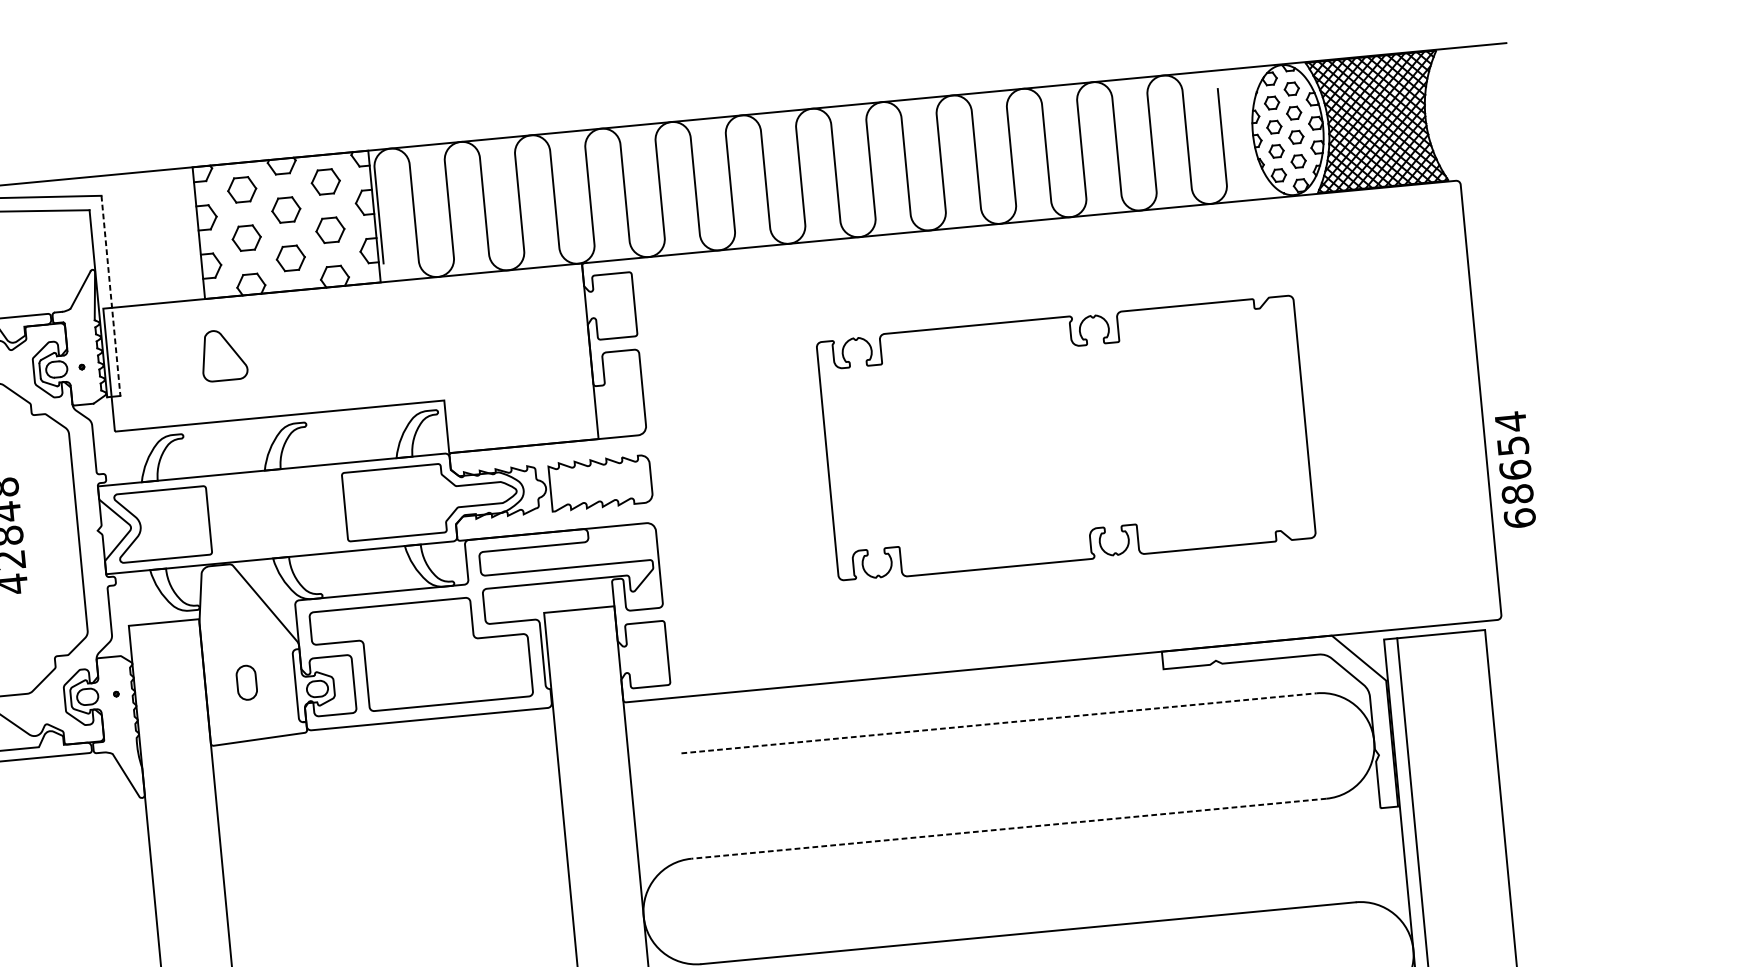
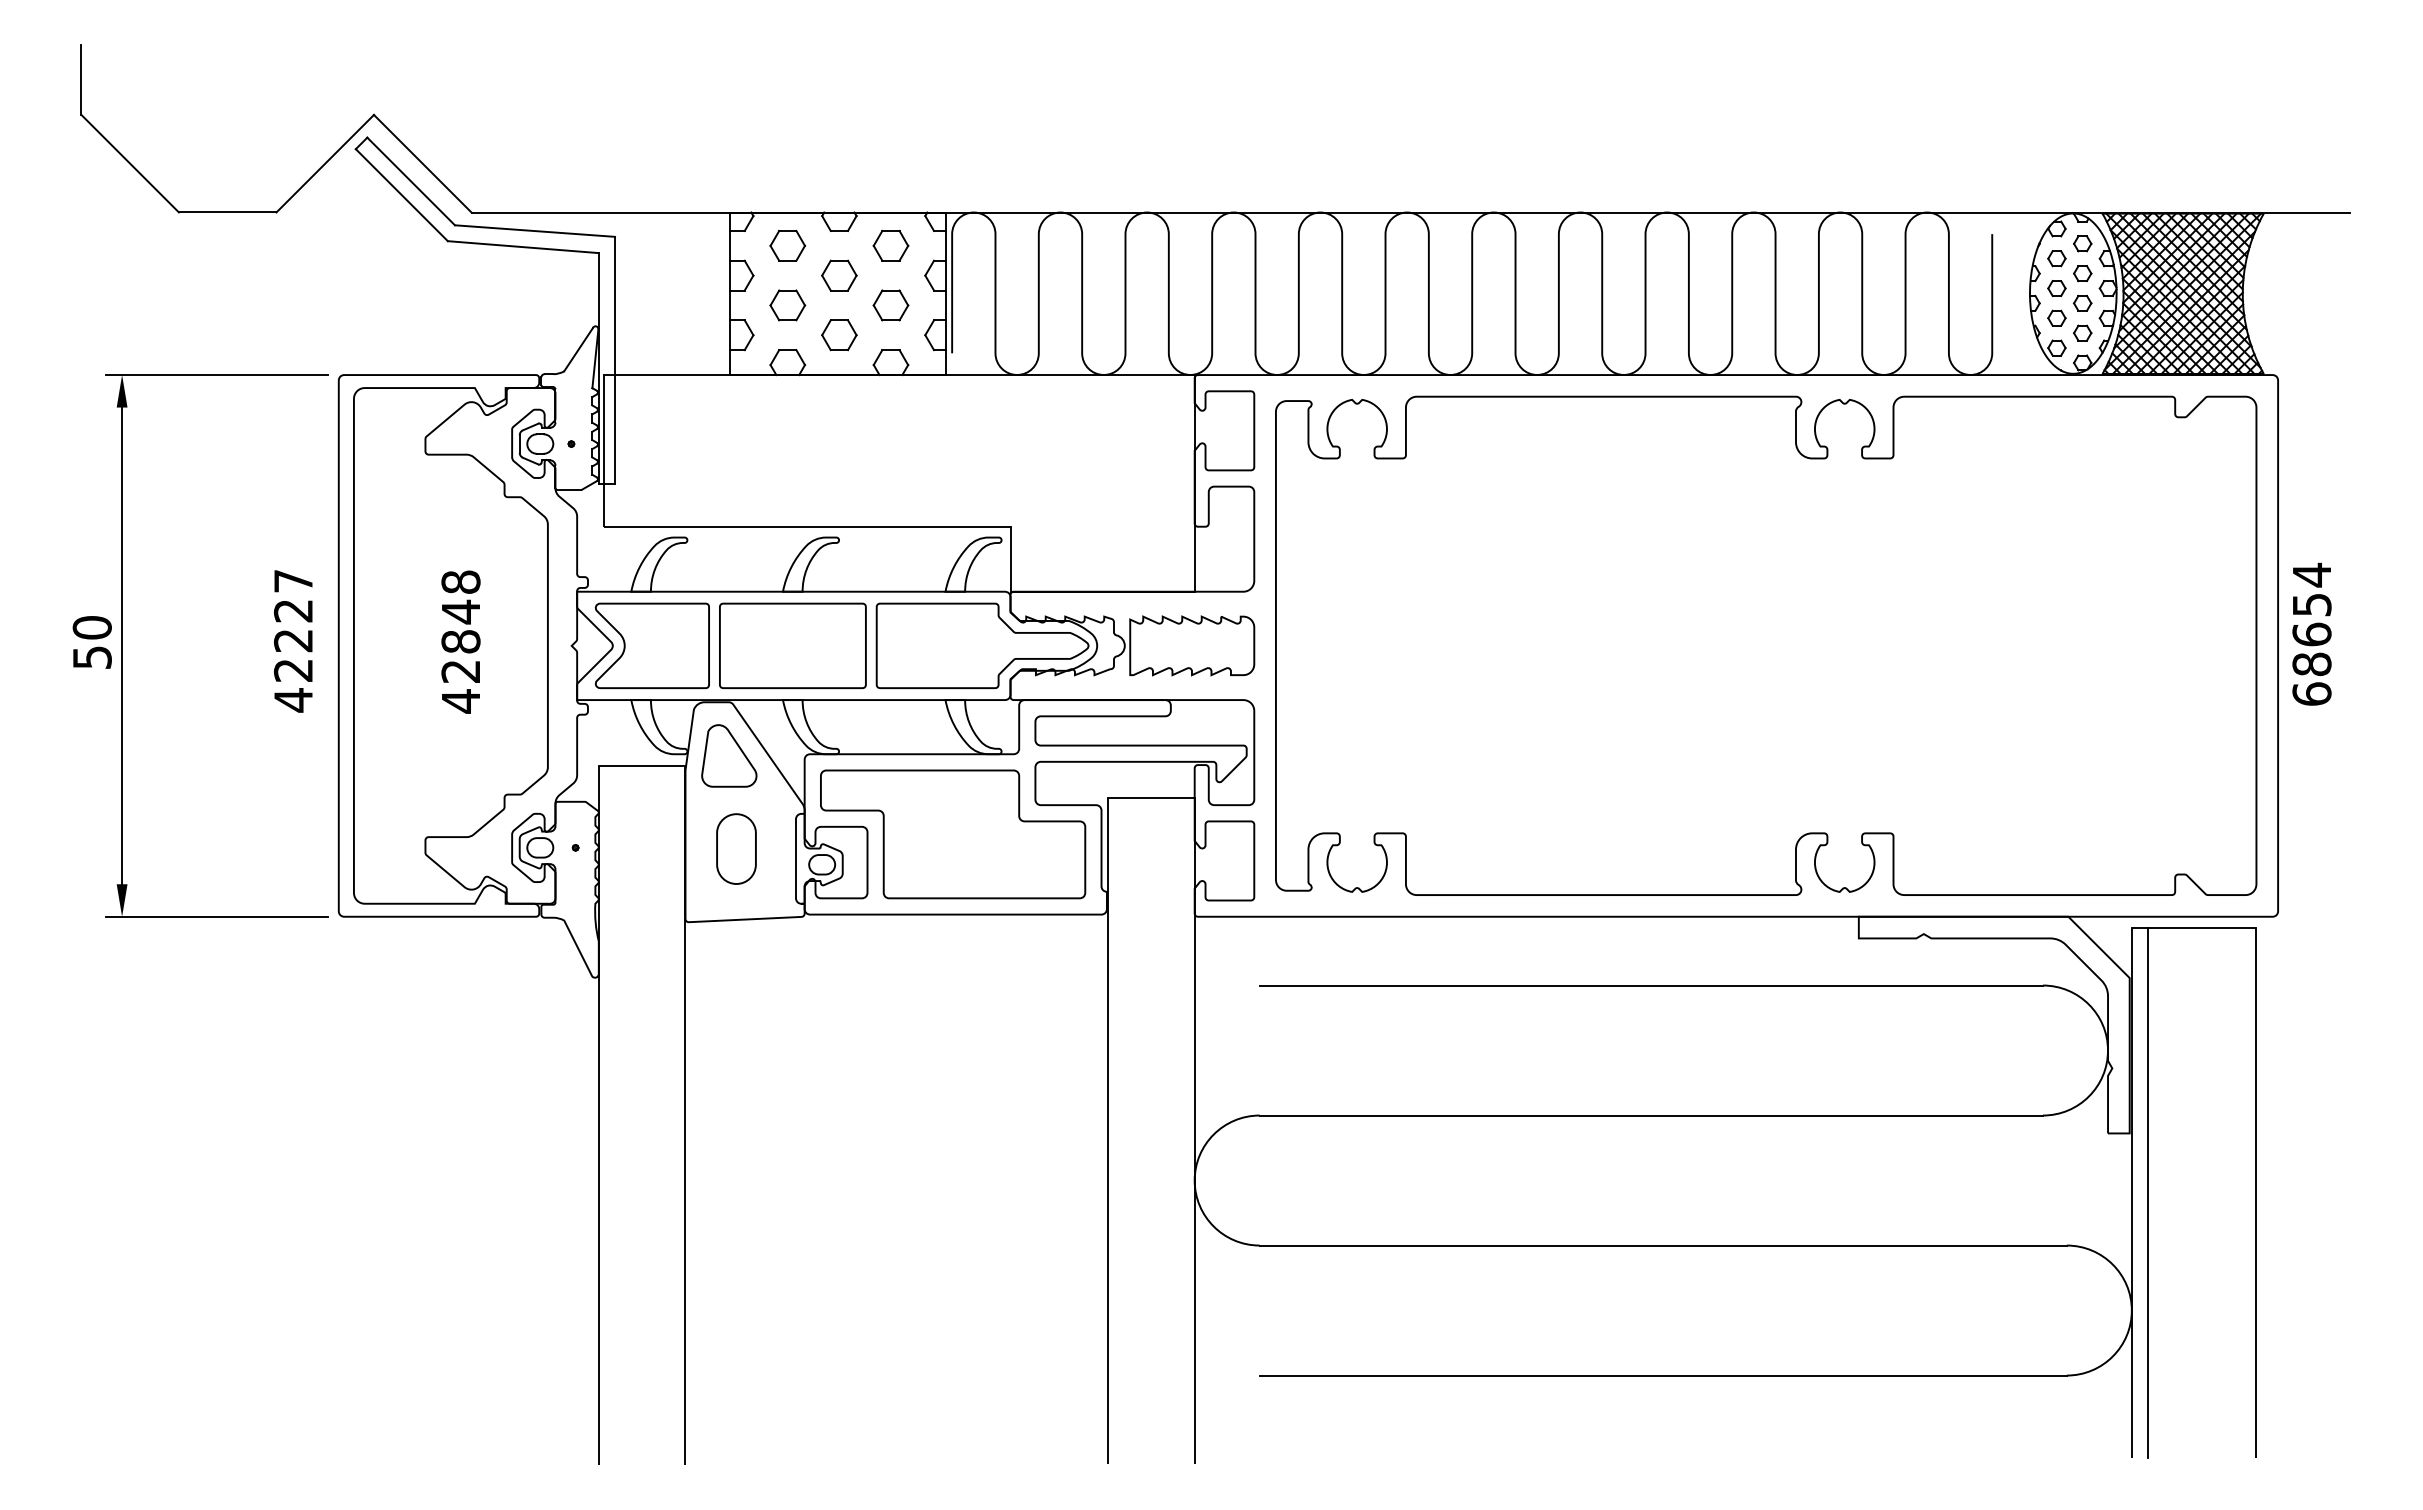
line: (111, 296) -> (615, 360), dashed -> solid
part: (224, 354) -> (729, 755), moved
part: (1066, 438) -> (1766, 645), size x1.67
text: (1514, 469) -> (2311, 633), moved
part: (276, 513) -> (792, 645), added
part: (246, 682) -> (736, 848), size x1.67
line: (999, 723) -> (1651, 985), dashed -> solid
line: (1009, 828) -> (1651, 1115), dashed -> solid

